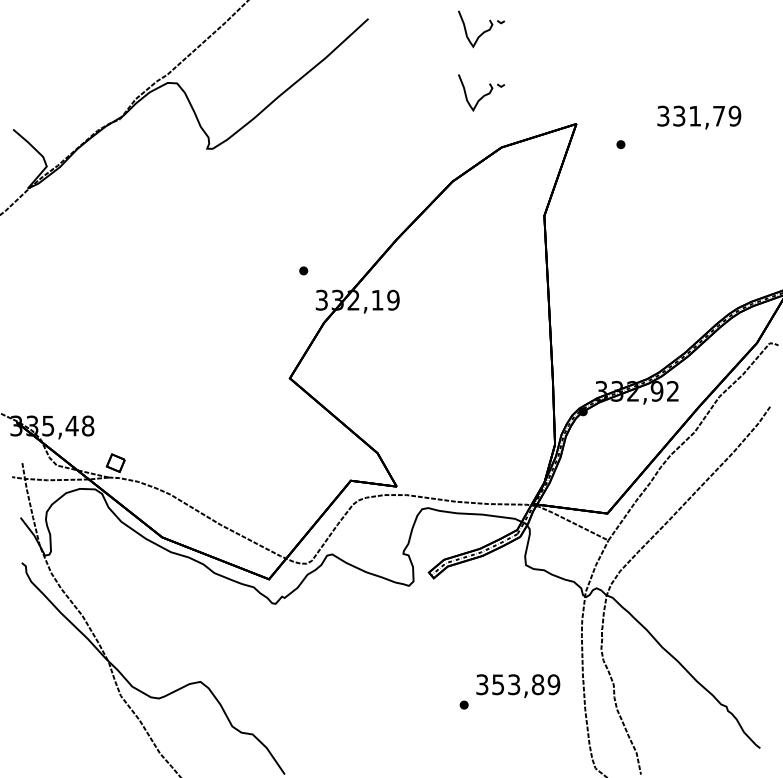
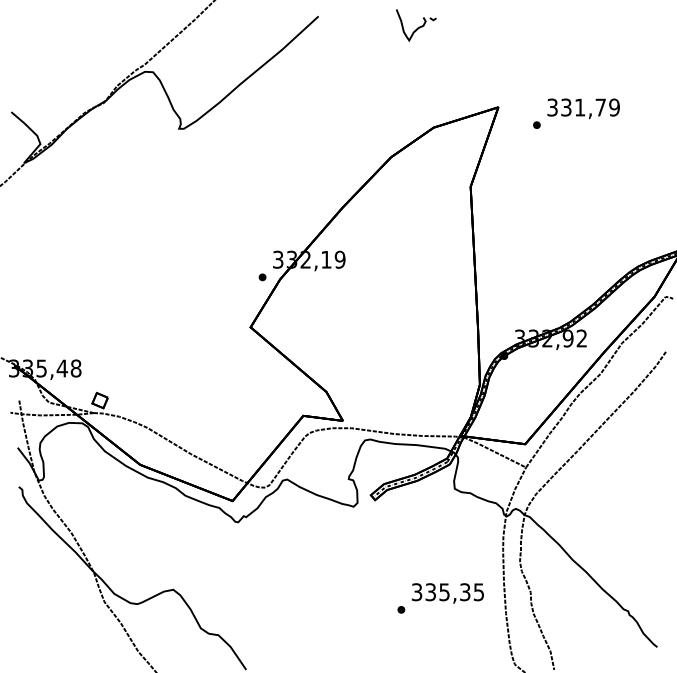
part: (481, 92) -> (416, 80), removed
text: (699, 117) -> (583, 108), moved
part: (303, 271) -> (262, 277), moved
text: (526, 685) -> (455, 592), 353,89 -> 335,35

